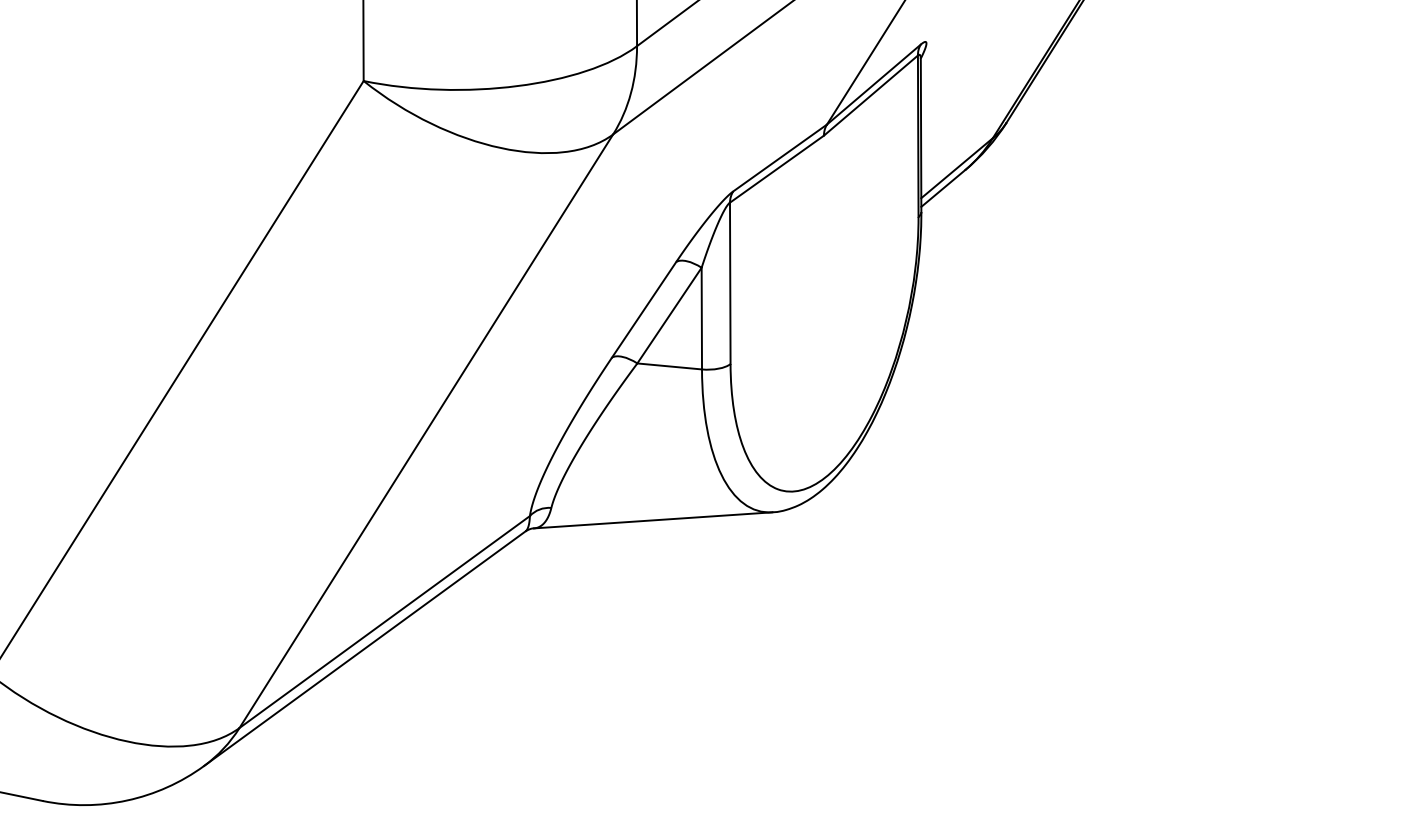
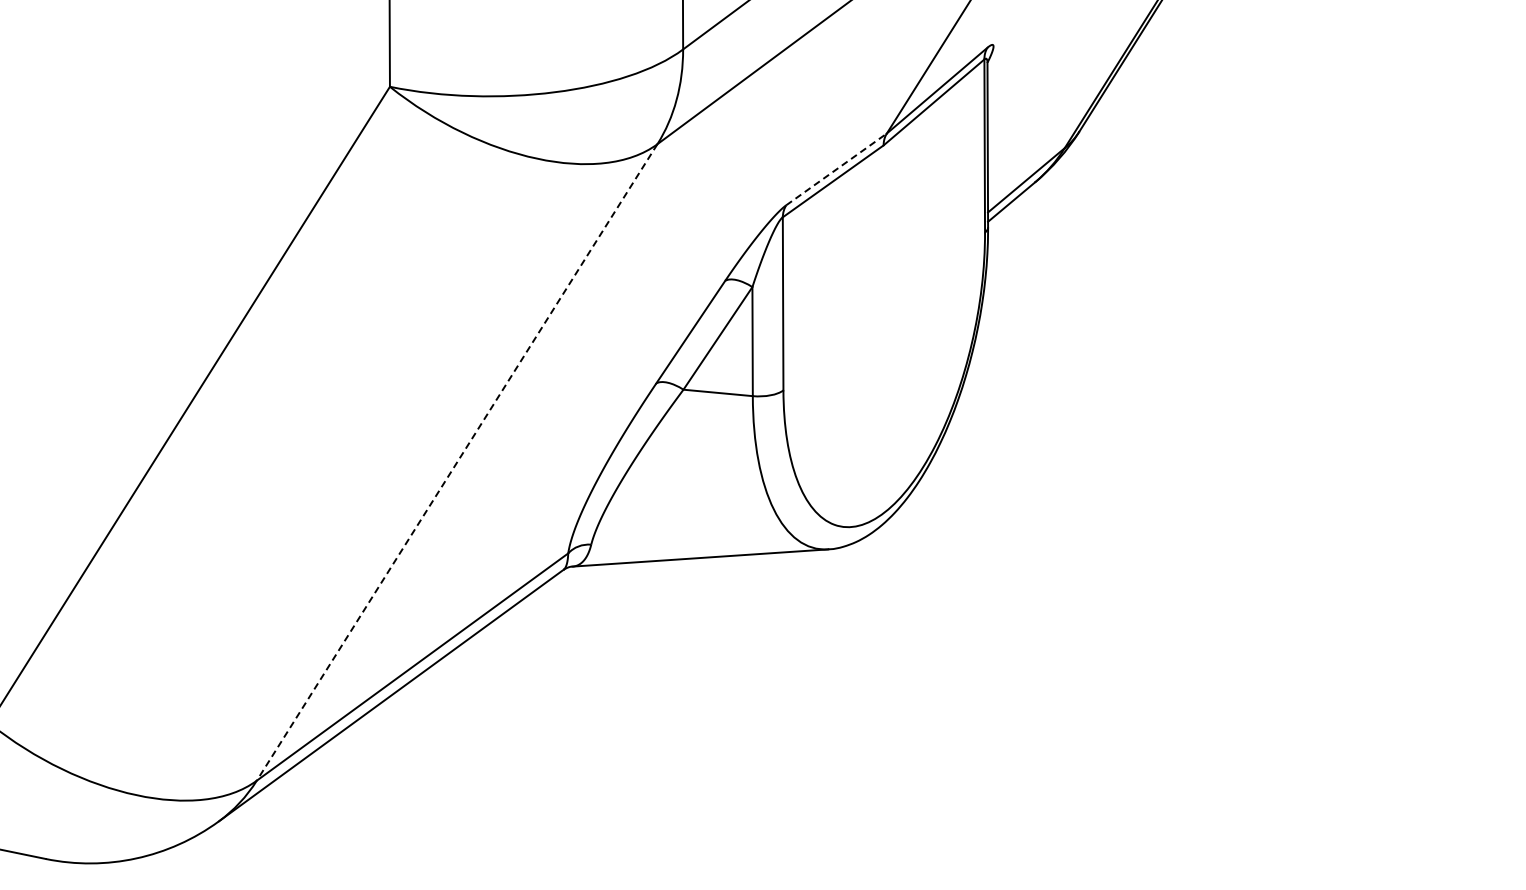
line: (780, 158) -> (836, 169), solid -> dashed
line: (425, 431) -> (456, 462), solid -> dashed

